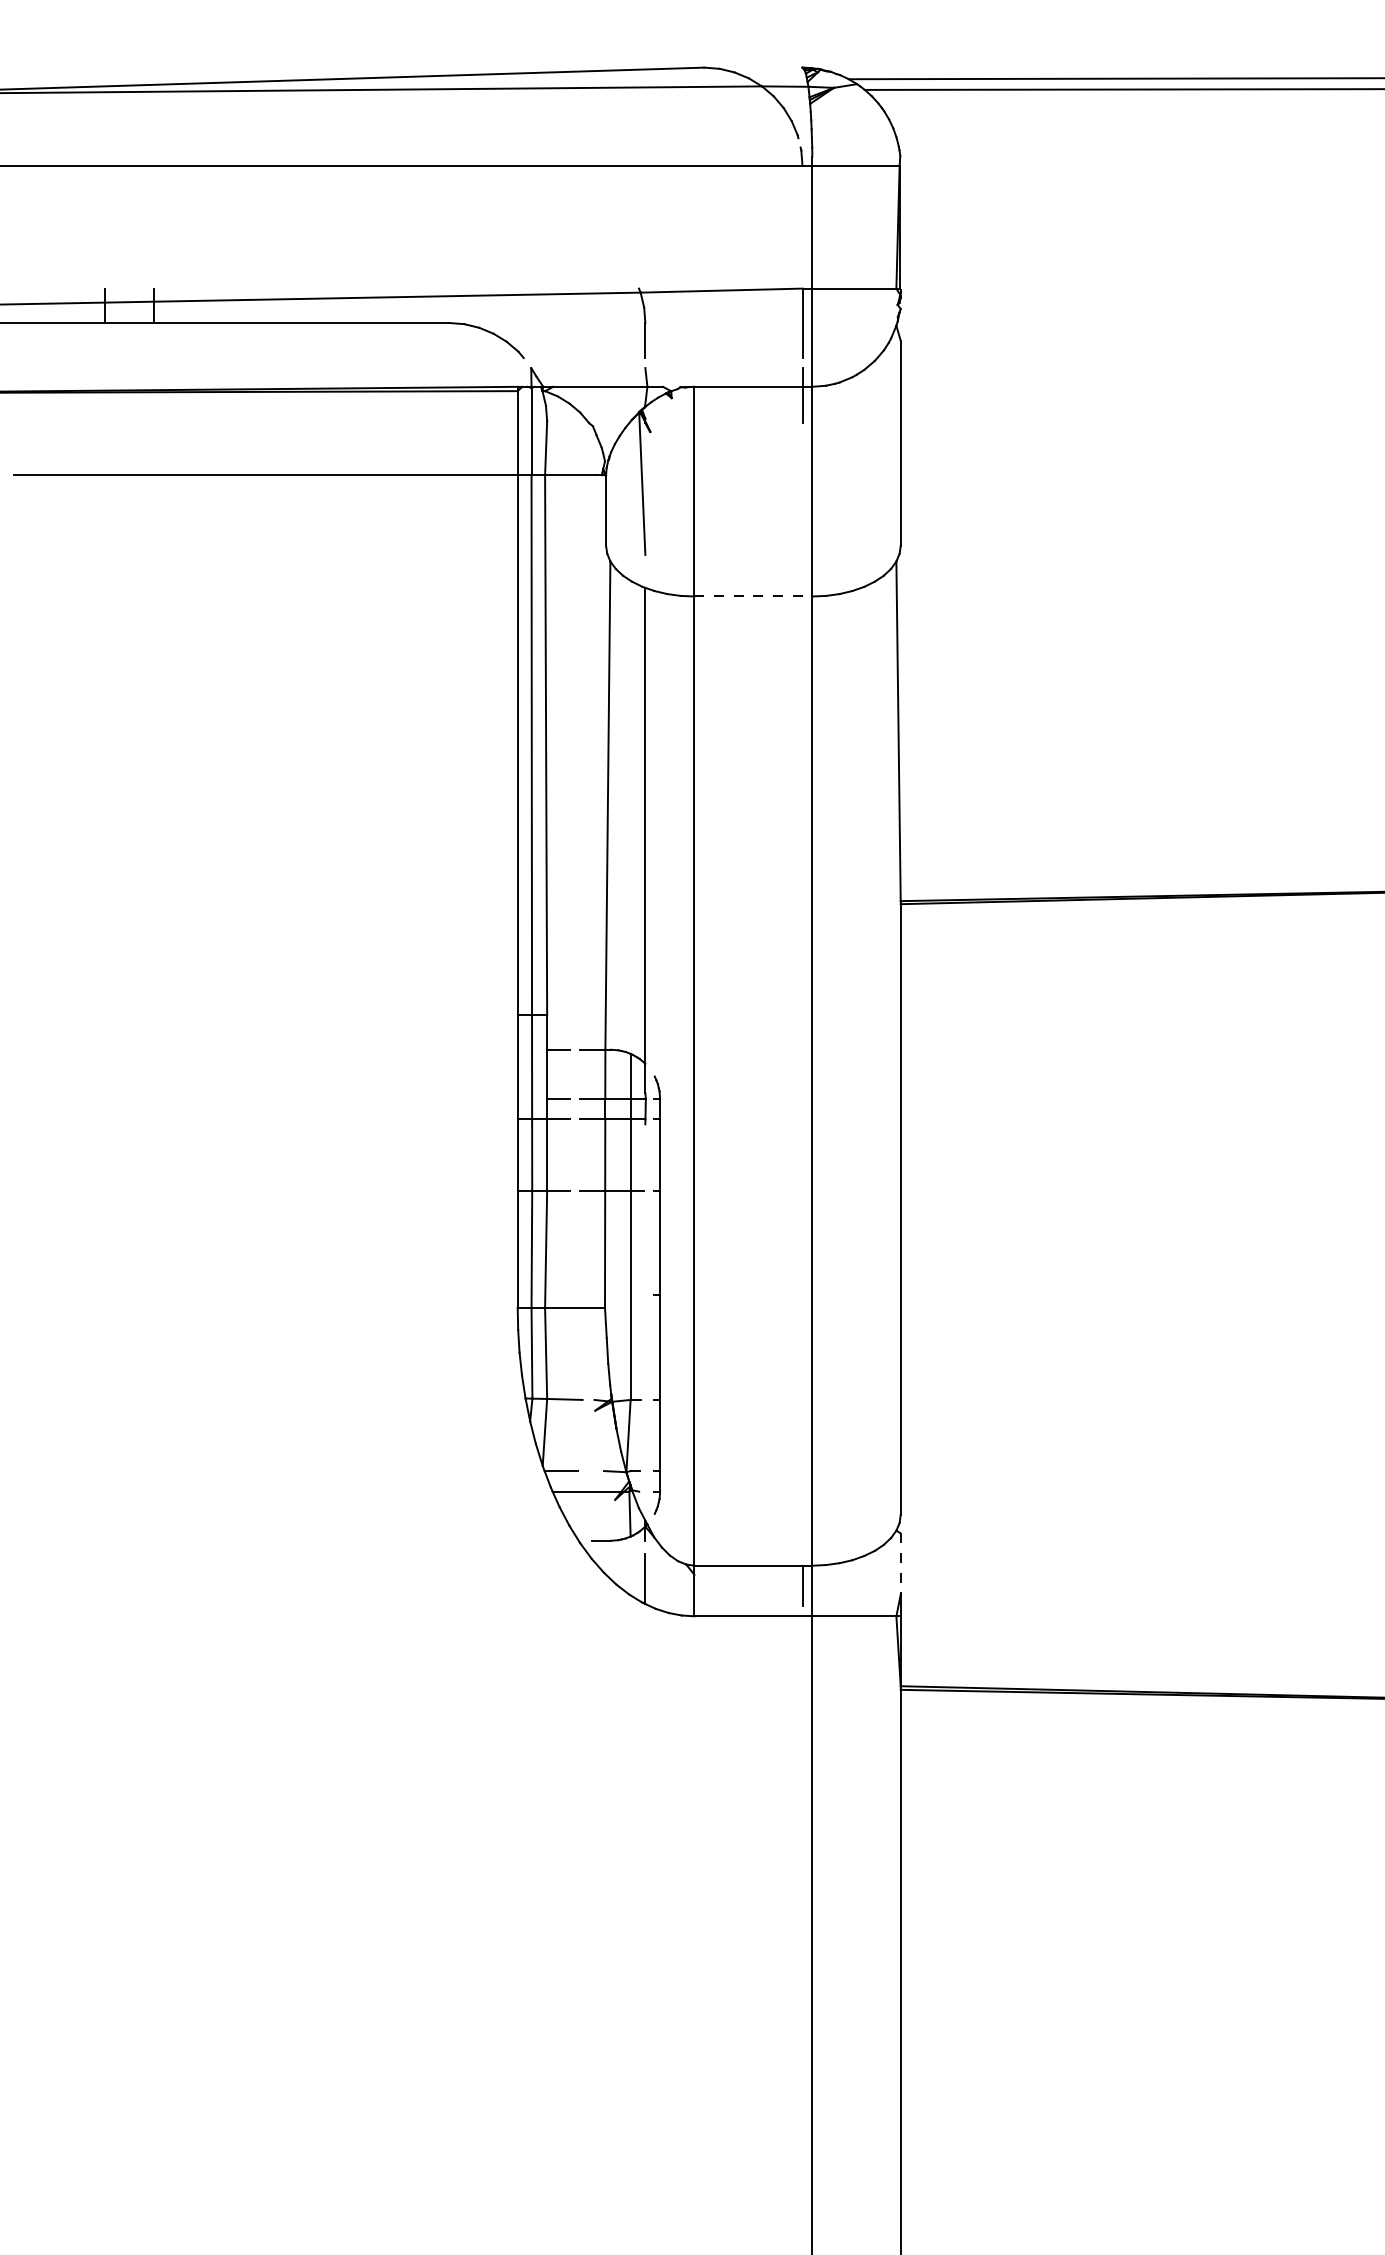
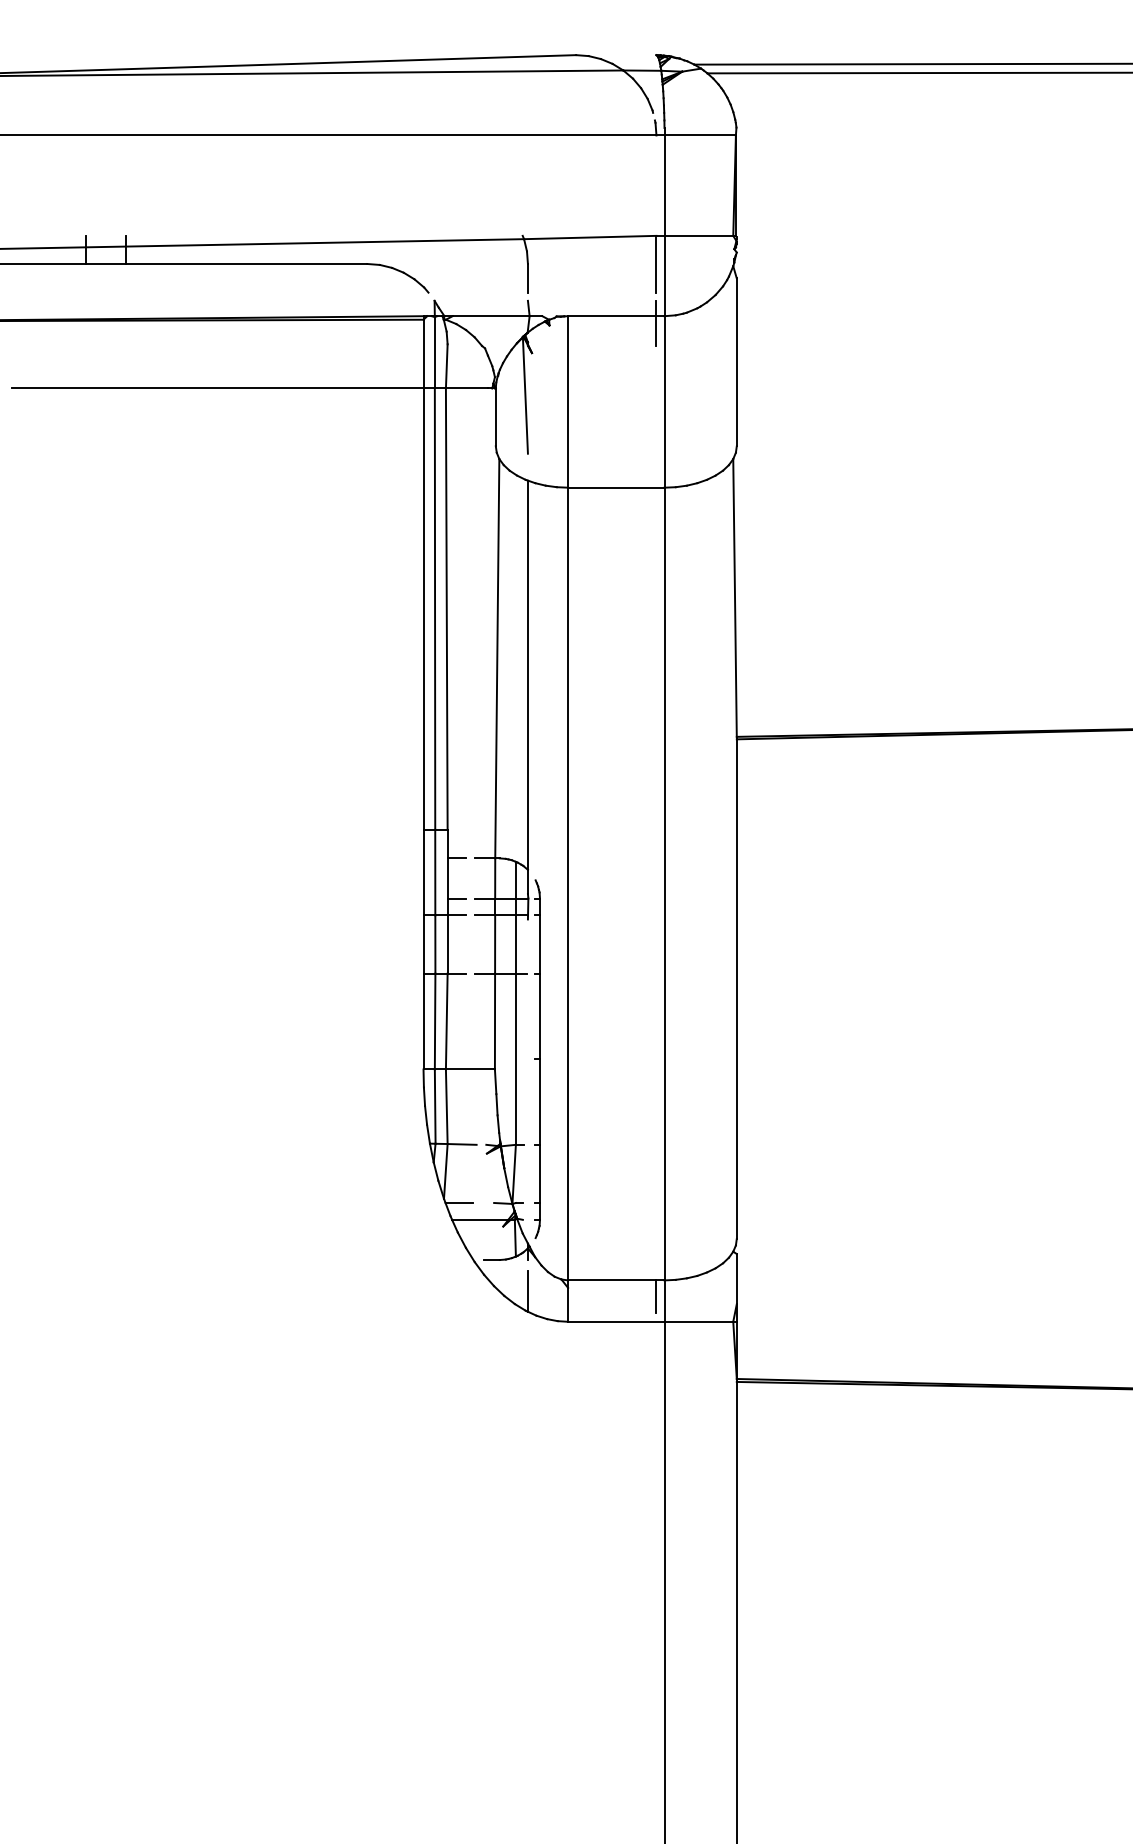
line: (753, 596) -> (616, 487), dashed -> solid
line: (900, 1564) -> (736, 1279), dashed -> solid

